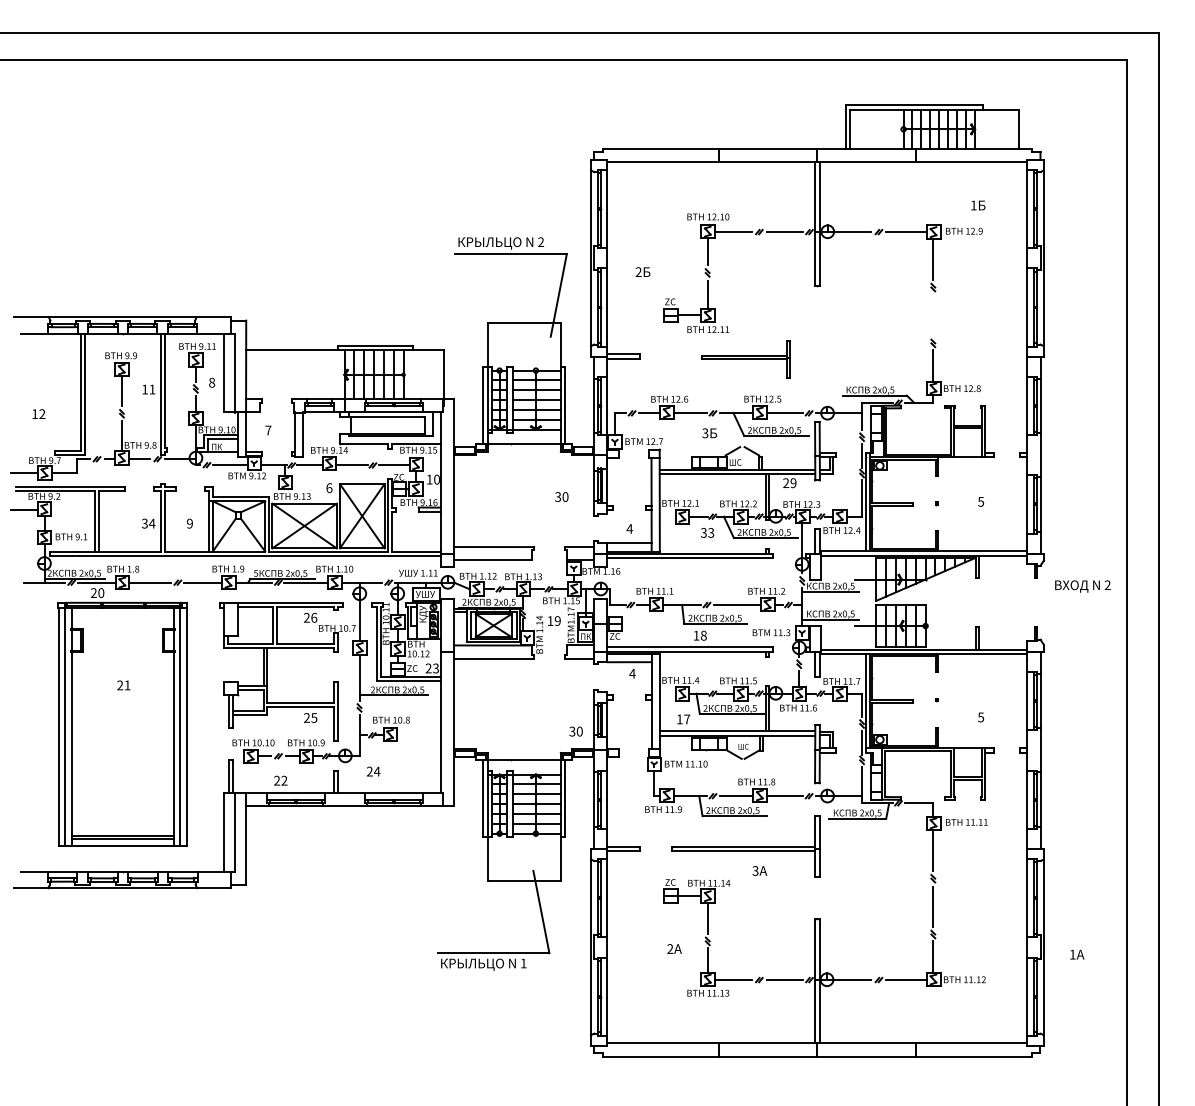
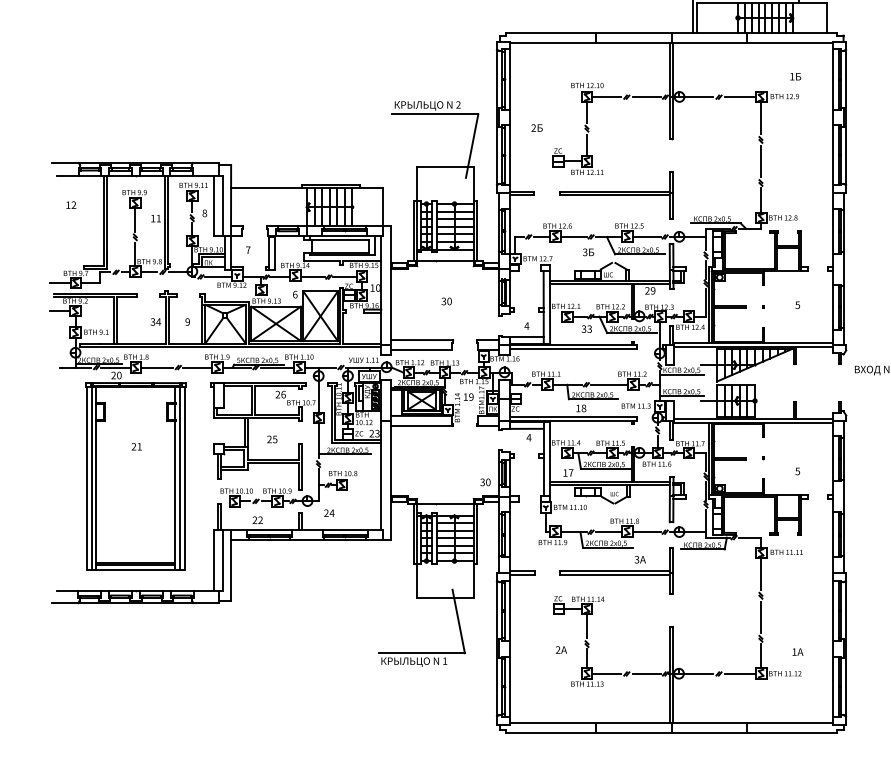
line: (933, 315) -> (761, 161), added
part: (745, 359) -> (616, 195), size x1.67
text: (38, 413) -> (70, 204), moved
text: (561, 496) -> (446, 301), moved
text: (310, 717) -> (272, 439), moved
text: (759, 870) -> (640, 559), moved
text: (1077, 954) -> (798, 651), moved

